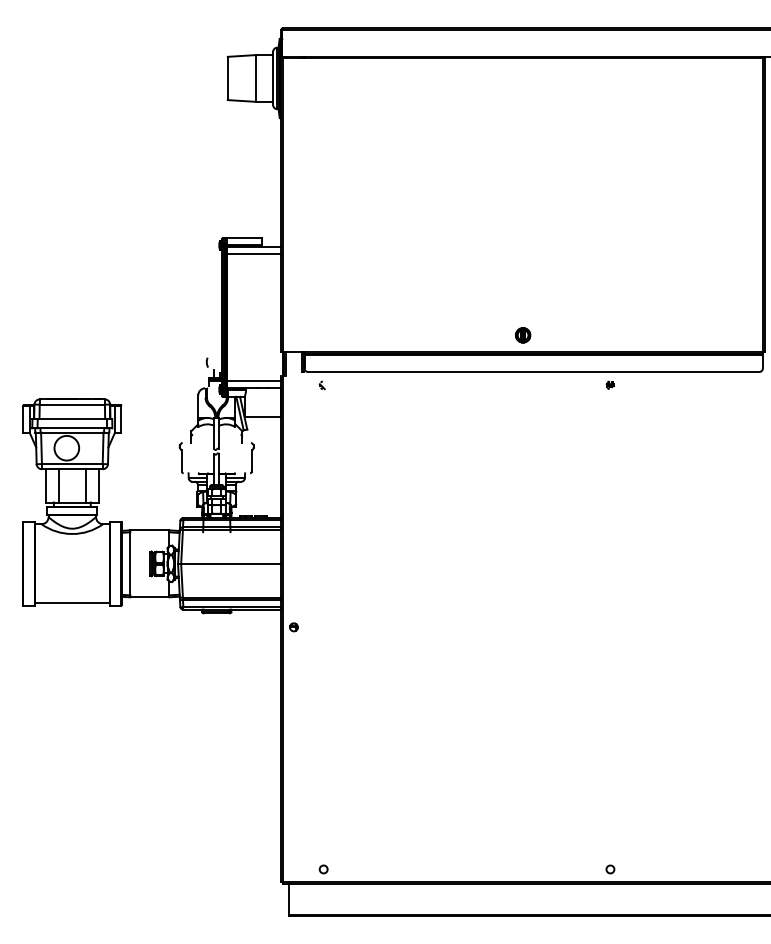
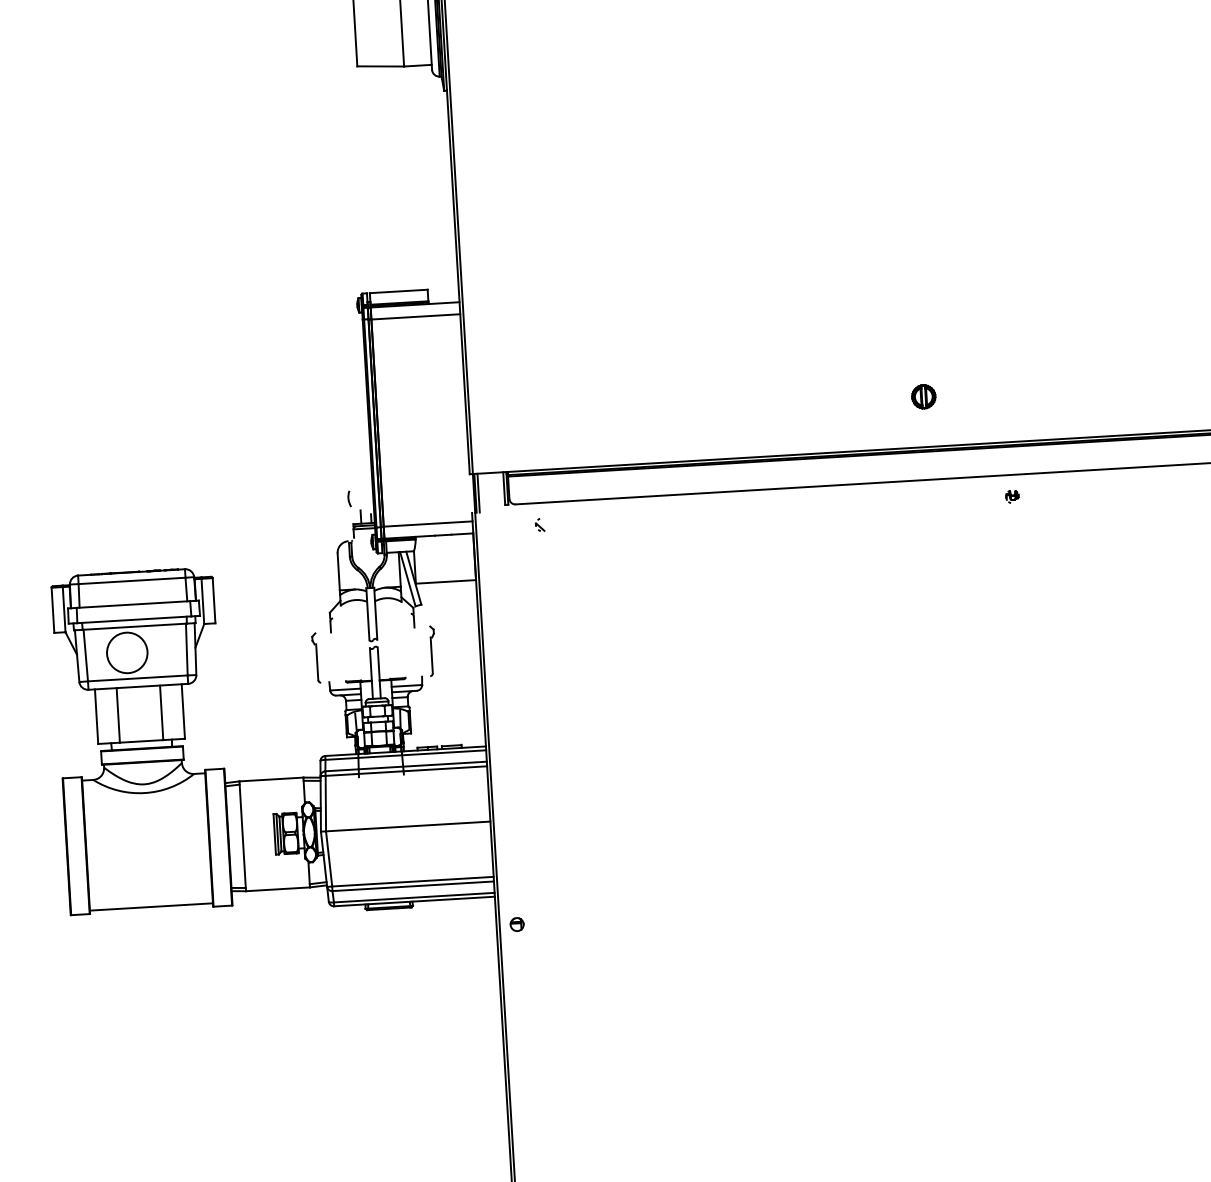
part: (523, 335) -> (924, 397), moved

